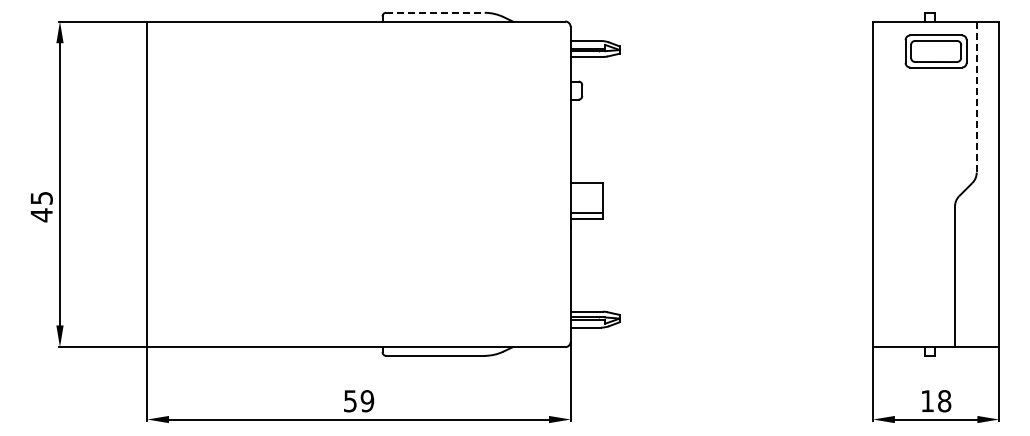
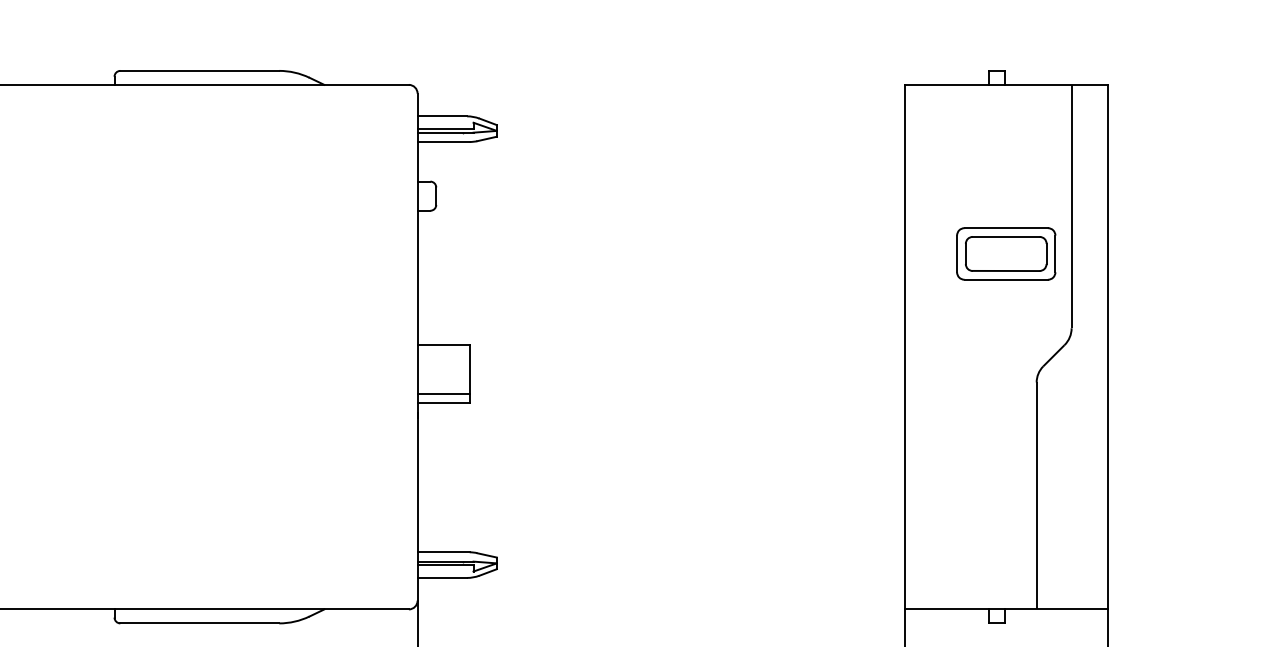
line: (435, 12) -> (199, 70), dashed -> solid
part: (935, 51) -> (1005, 253), moved
line: (976, 97) -> (1071, 207), dashed -> solid

